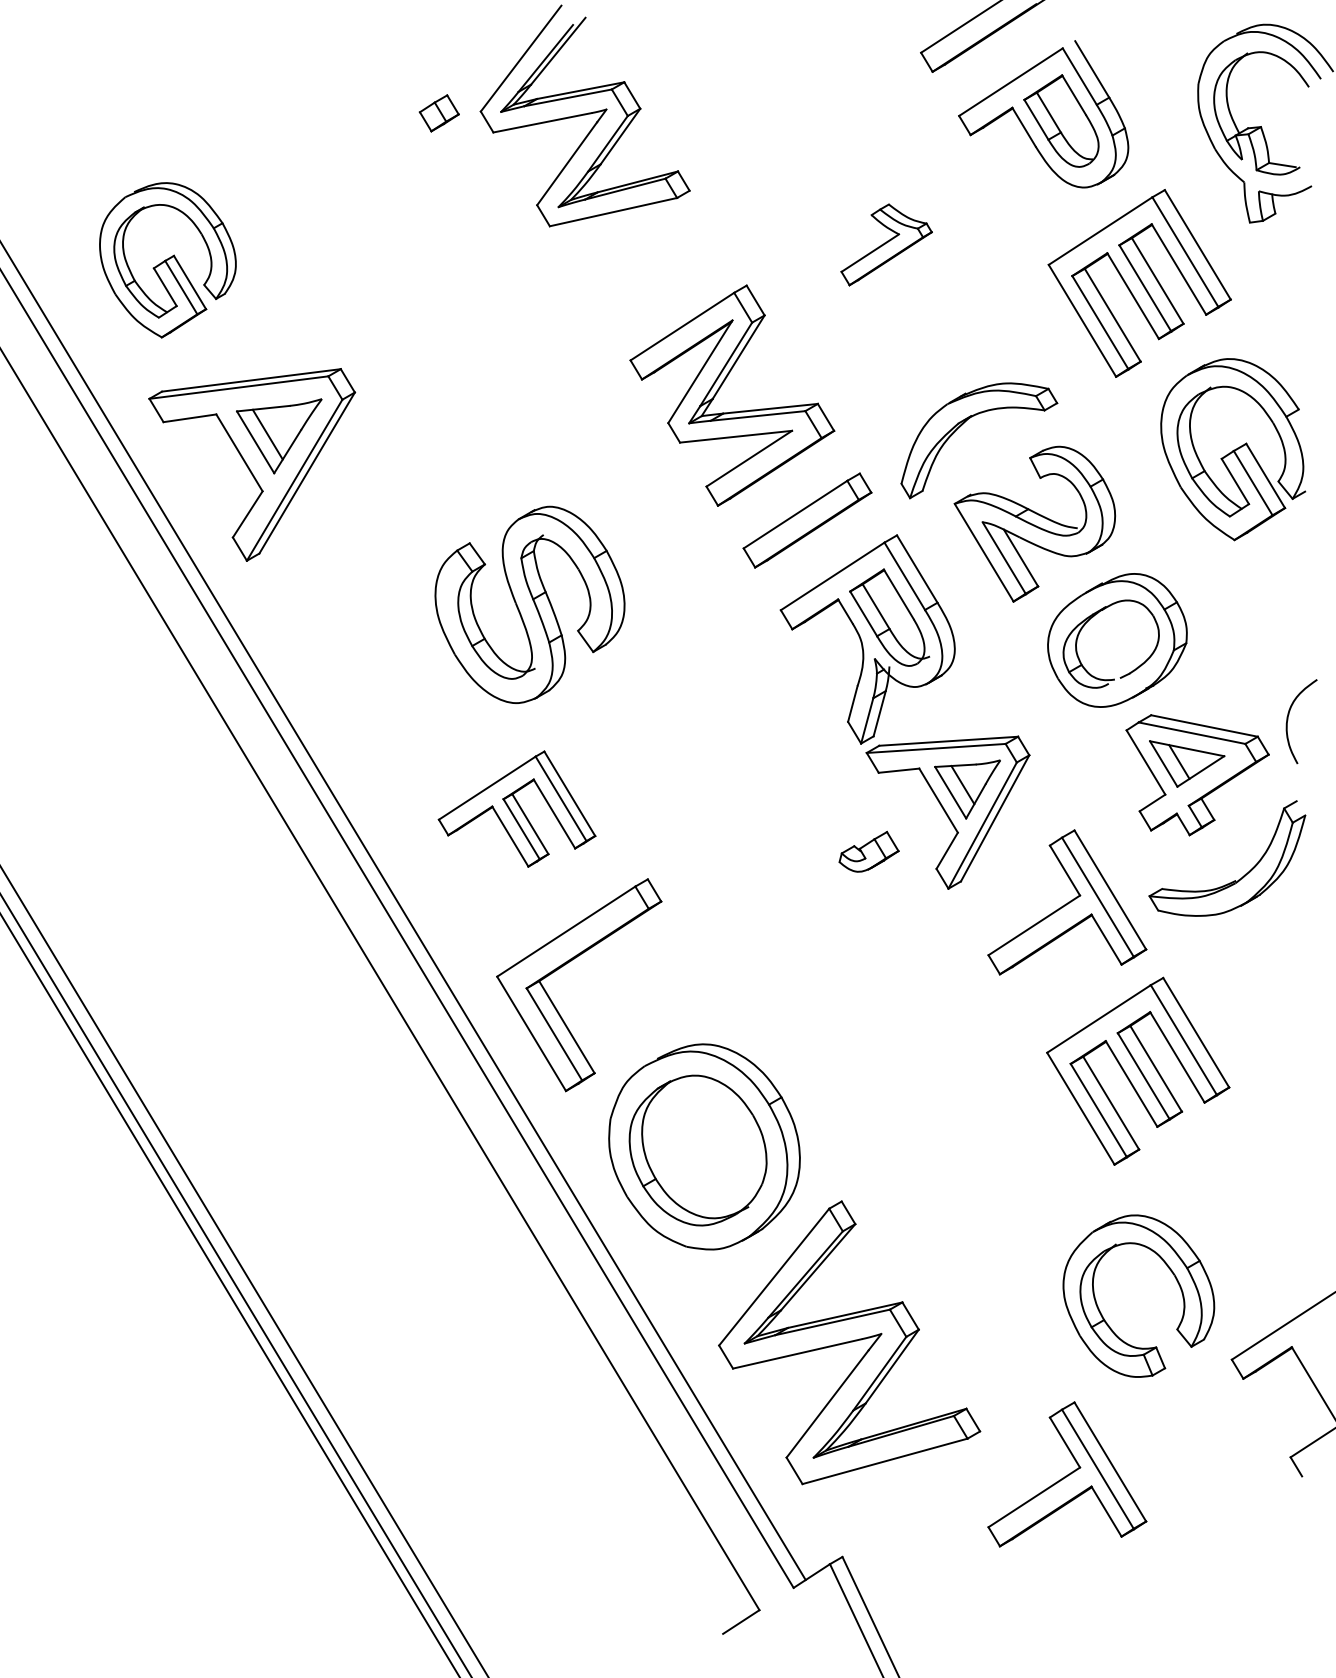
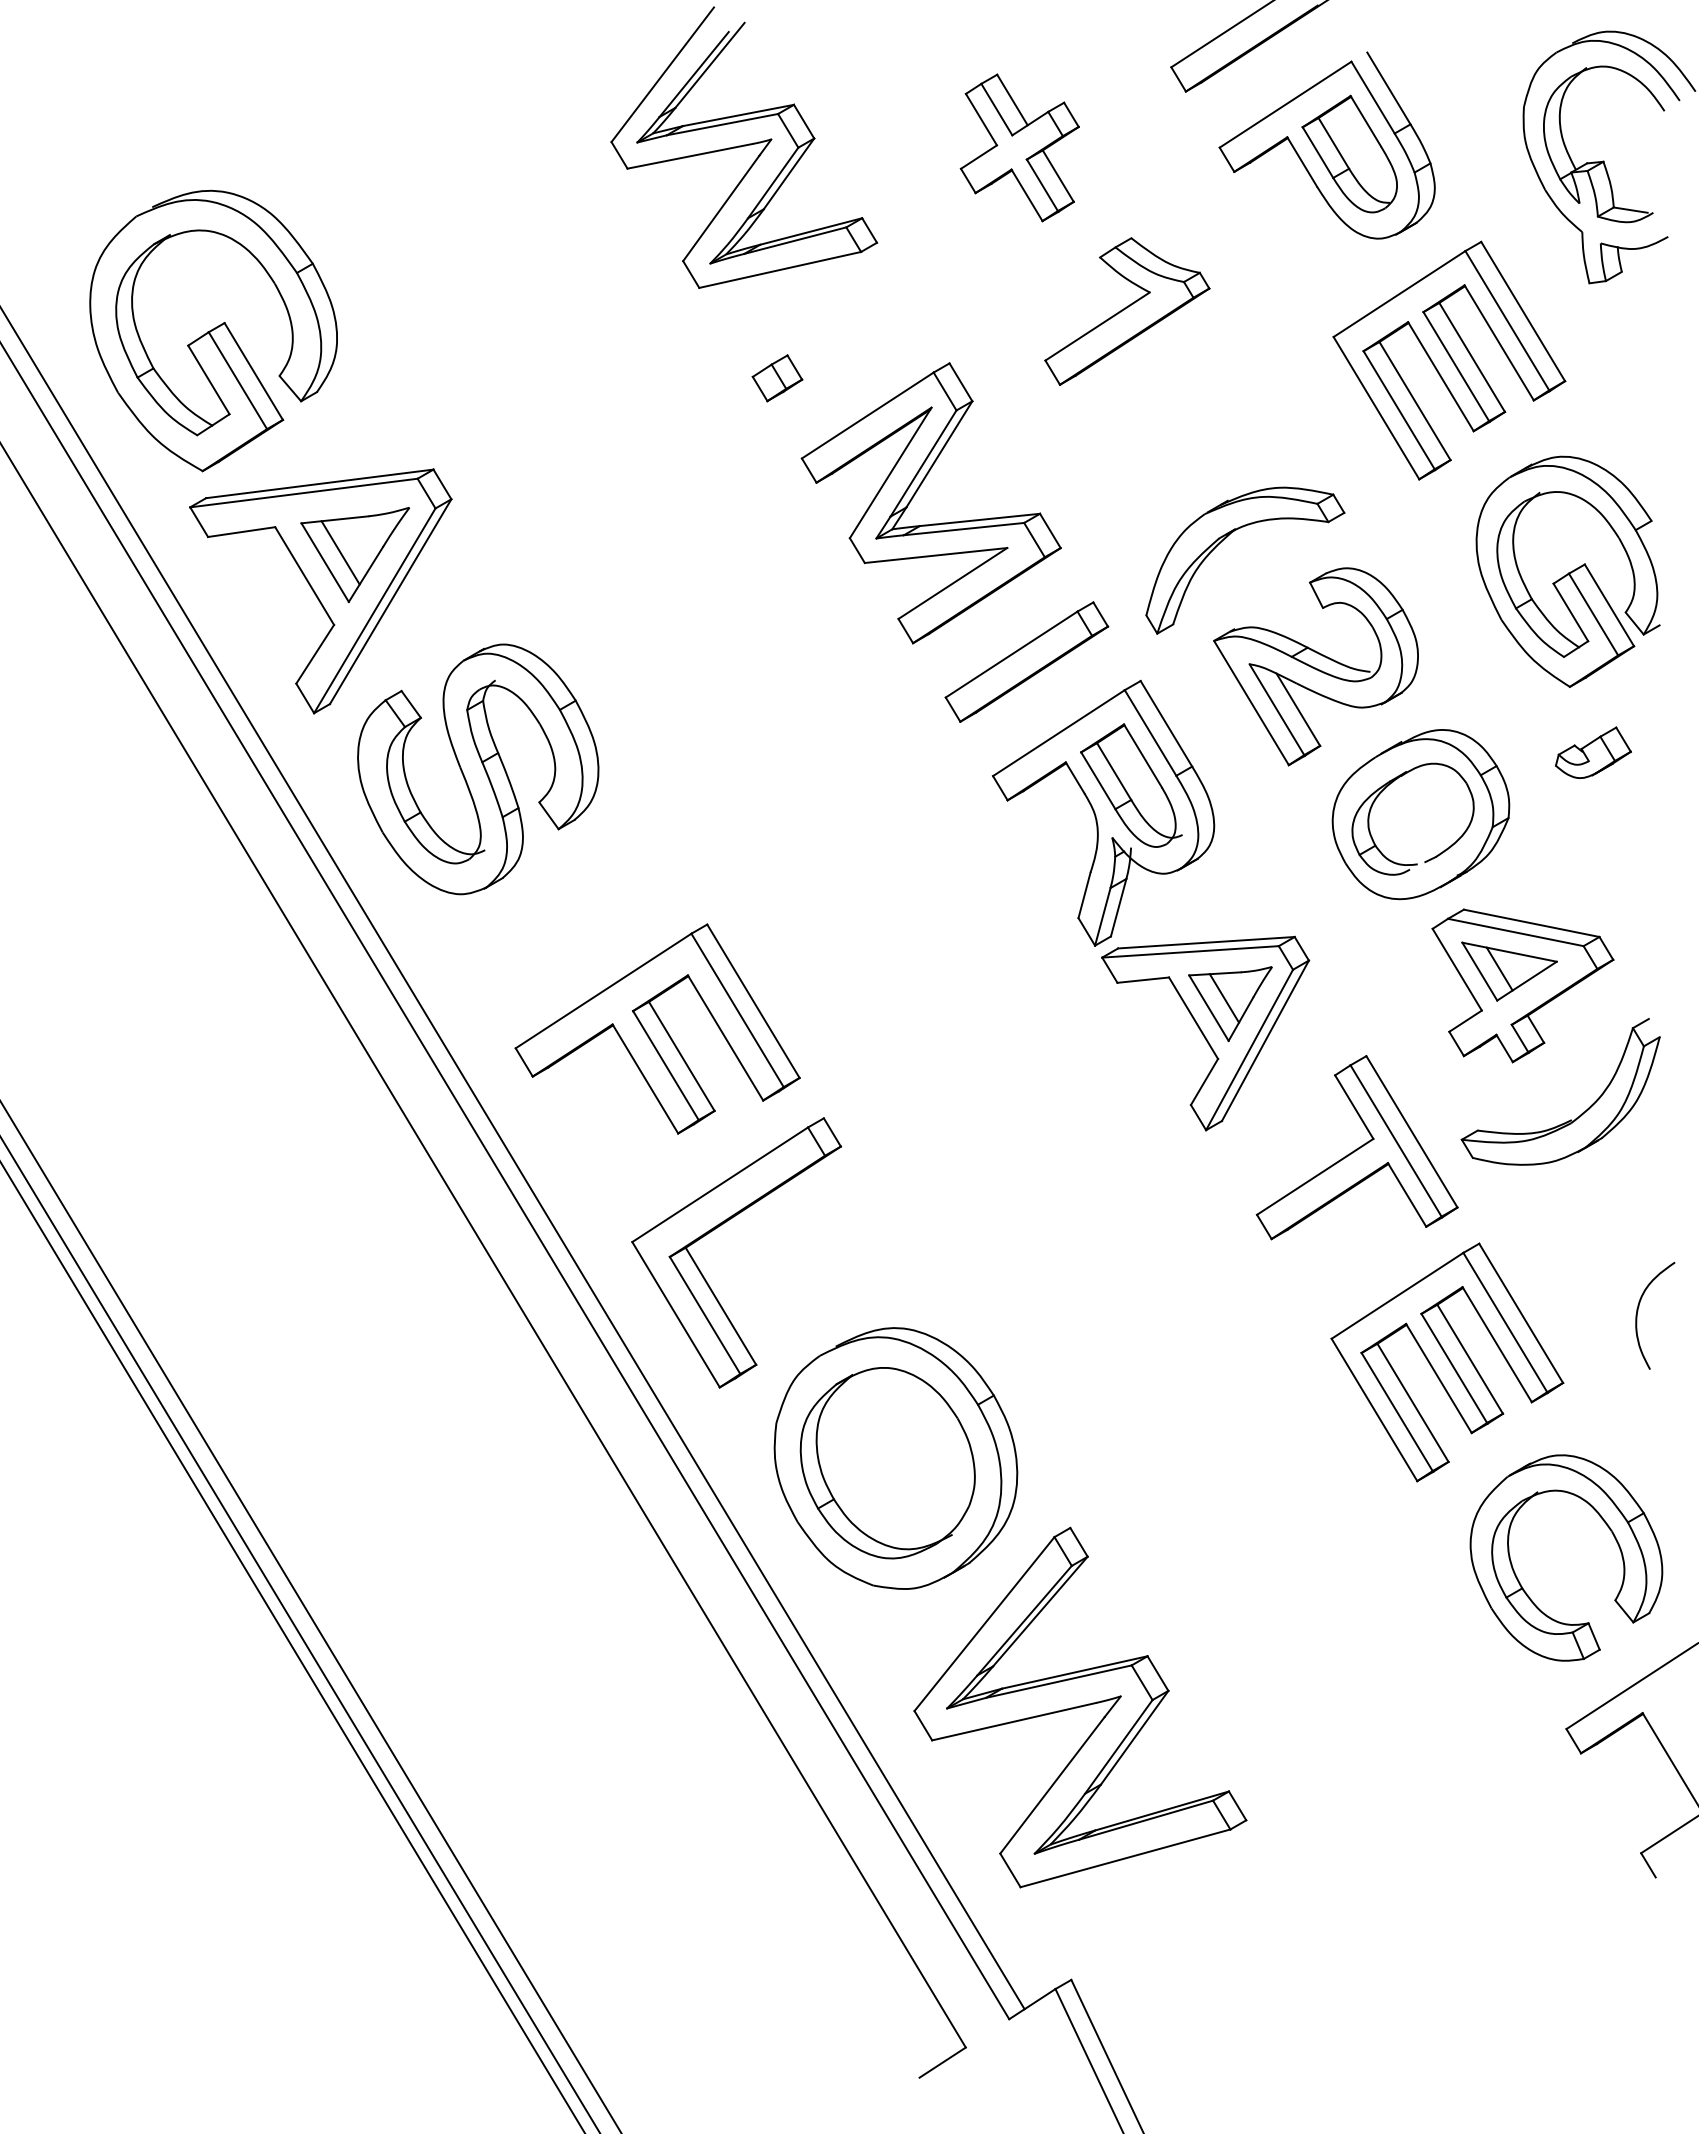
part: (438, 113) -> (776, 378), moved
part: (801, 115) -> (1019, 147), added
part: (886, 244) -> (1127, 311), size x1.43
part: (167, 260) -> (213, 331), size x1.43
part: (529, 604) -> (477, 768), moved
curve: (1288, 720) -> (1638, 1314), moved
part: (516, 808) -> (656, 1028), size x1.43
part: (868, 851) -> (1592, 752), moved
part: (1170, 1271) -> (1606, 1526), moved
part: (1067, 1474) -> (1357, 1875), removed

